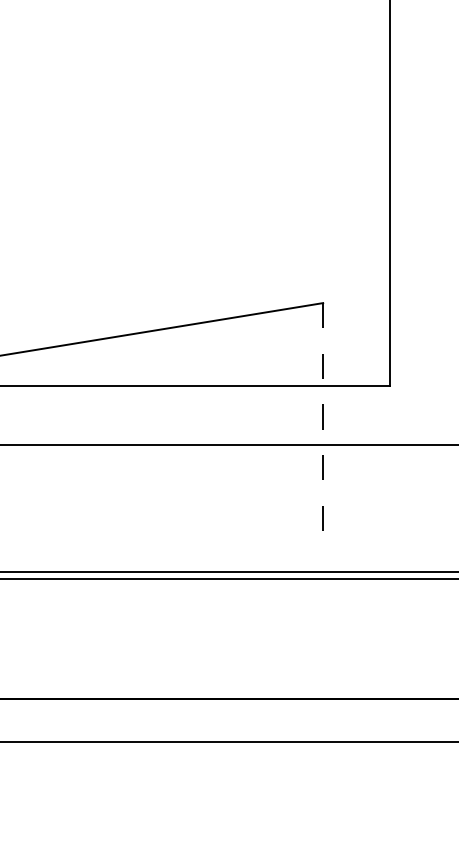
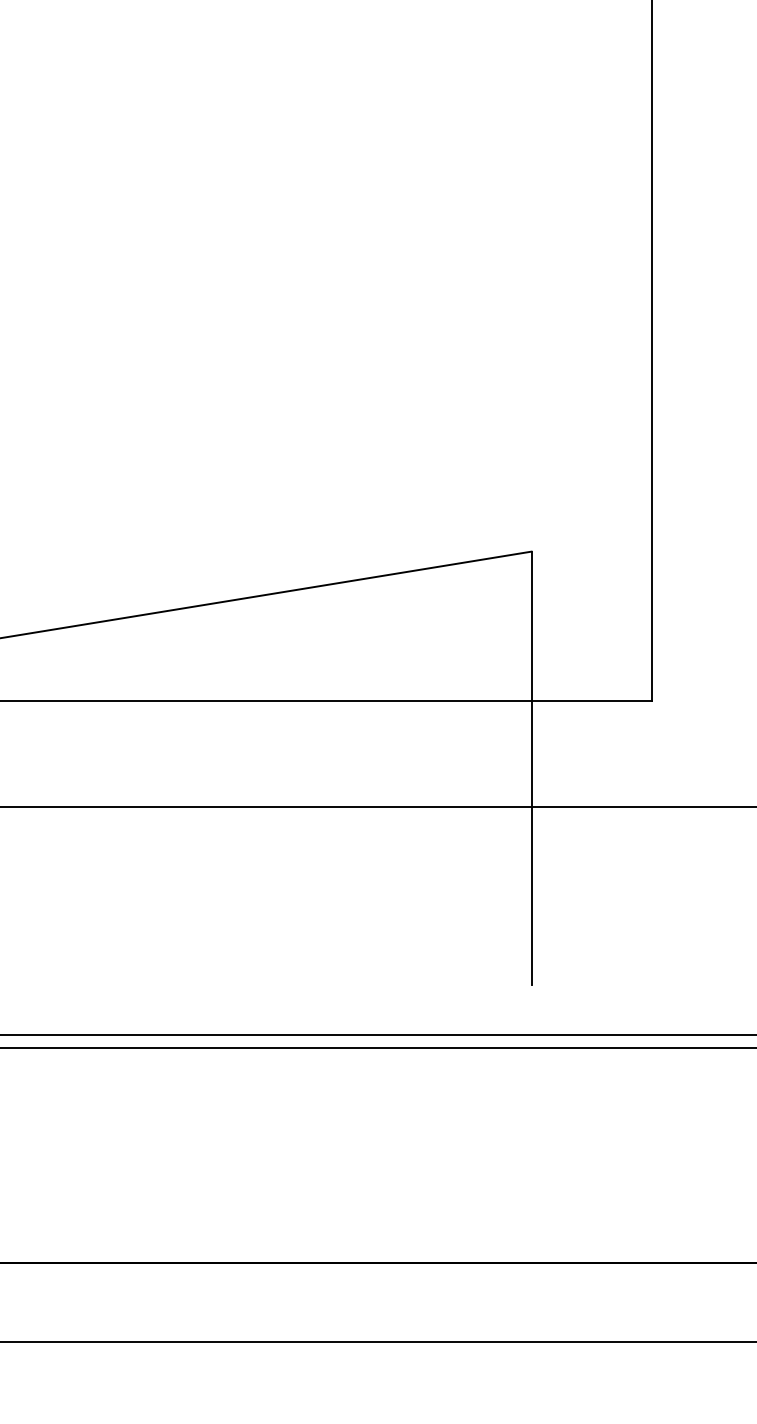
line: (323, 423) -> (532, 768), dashed -> solid

